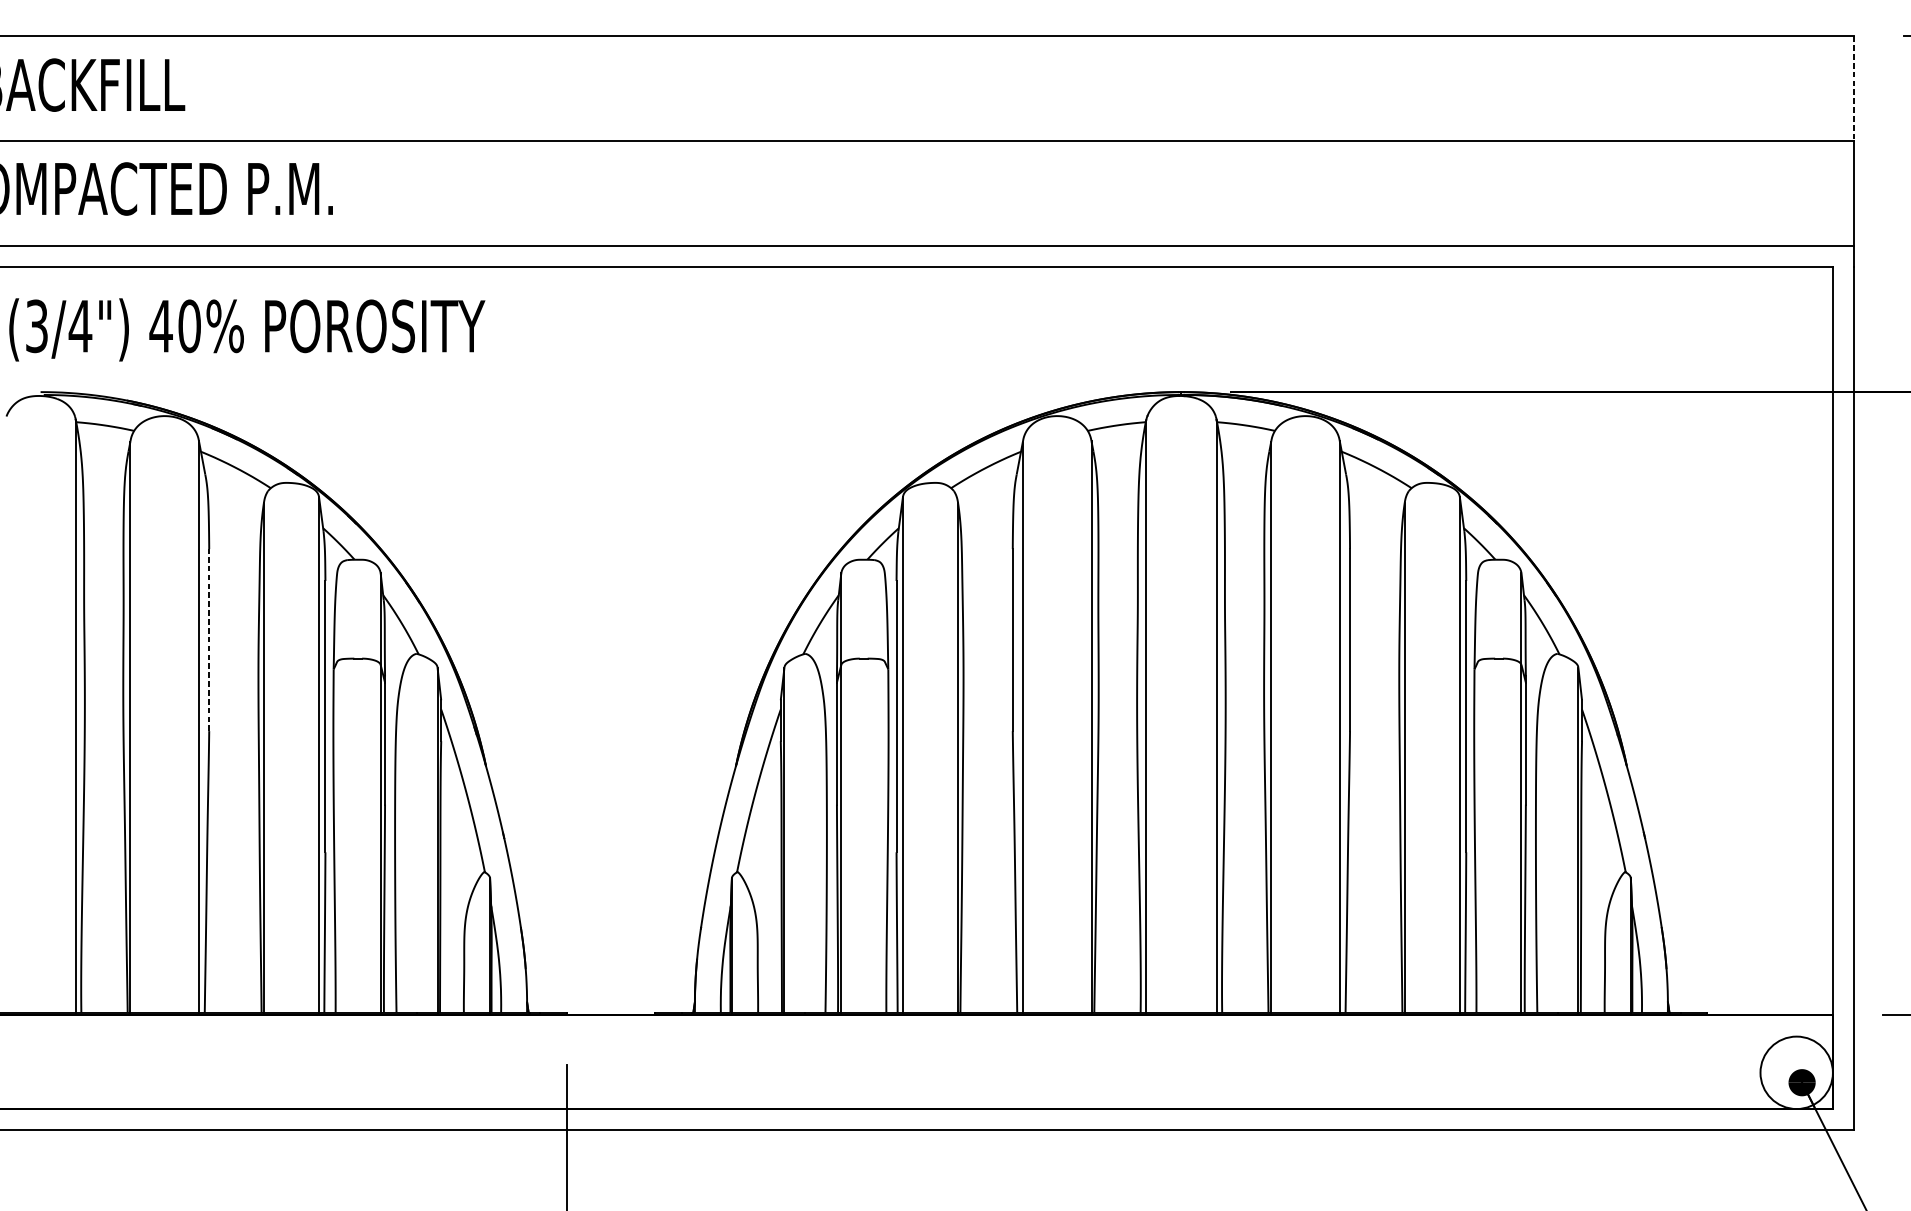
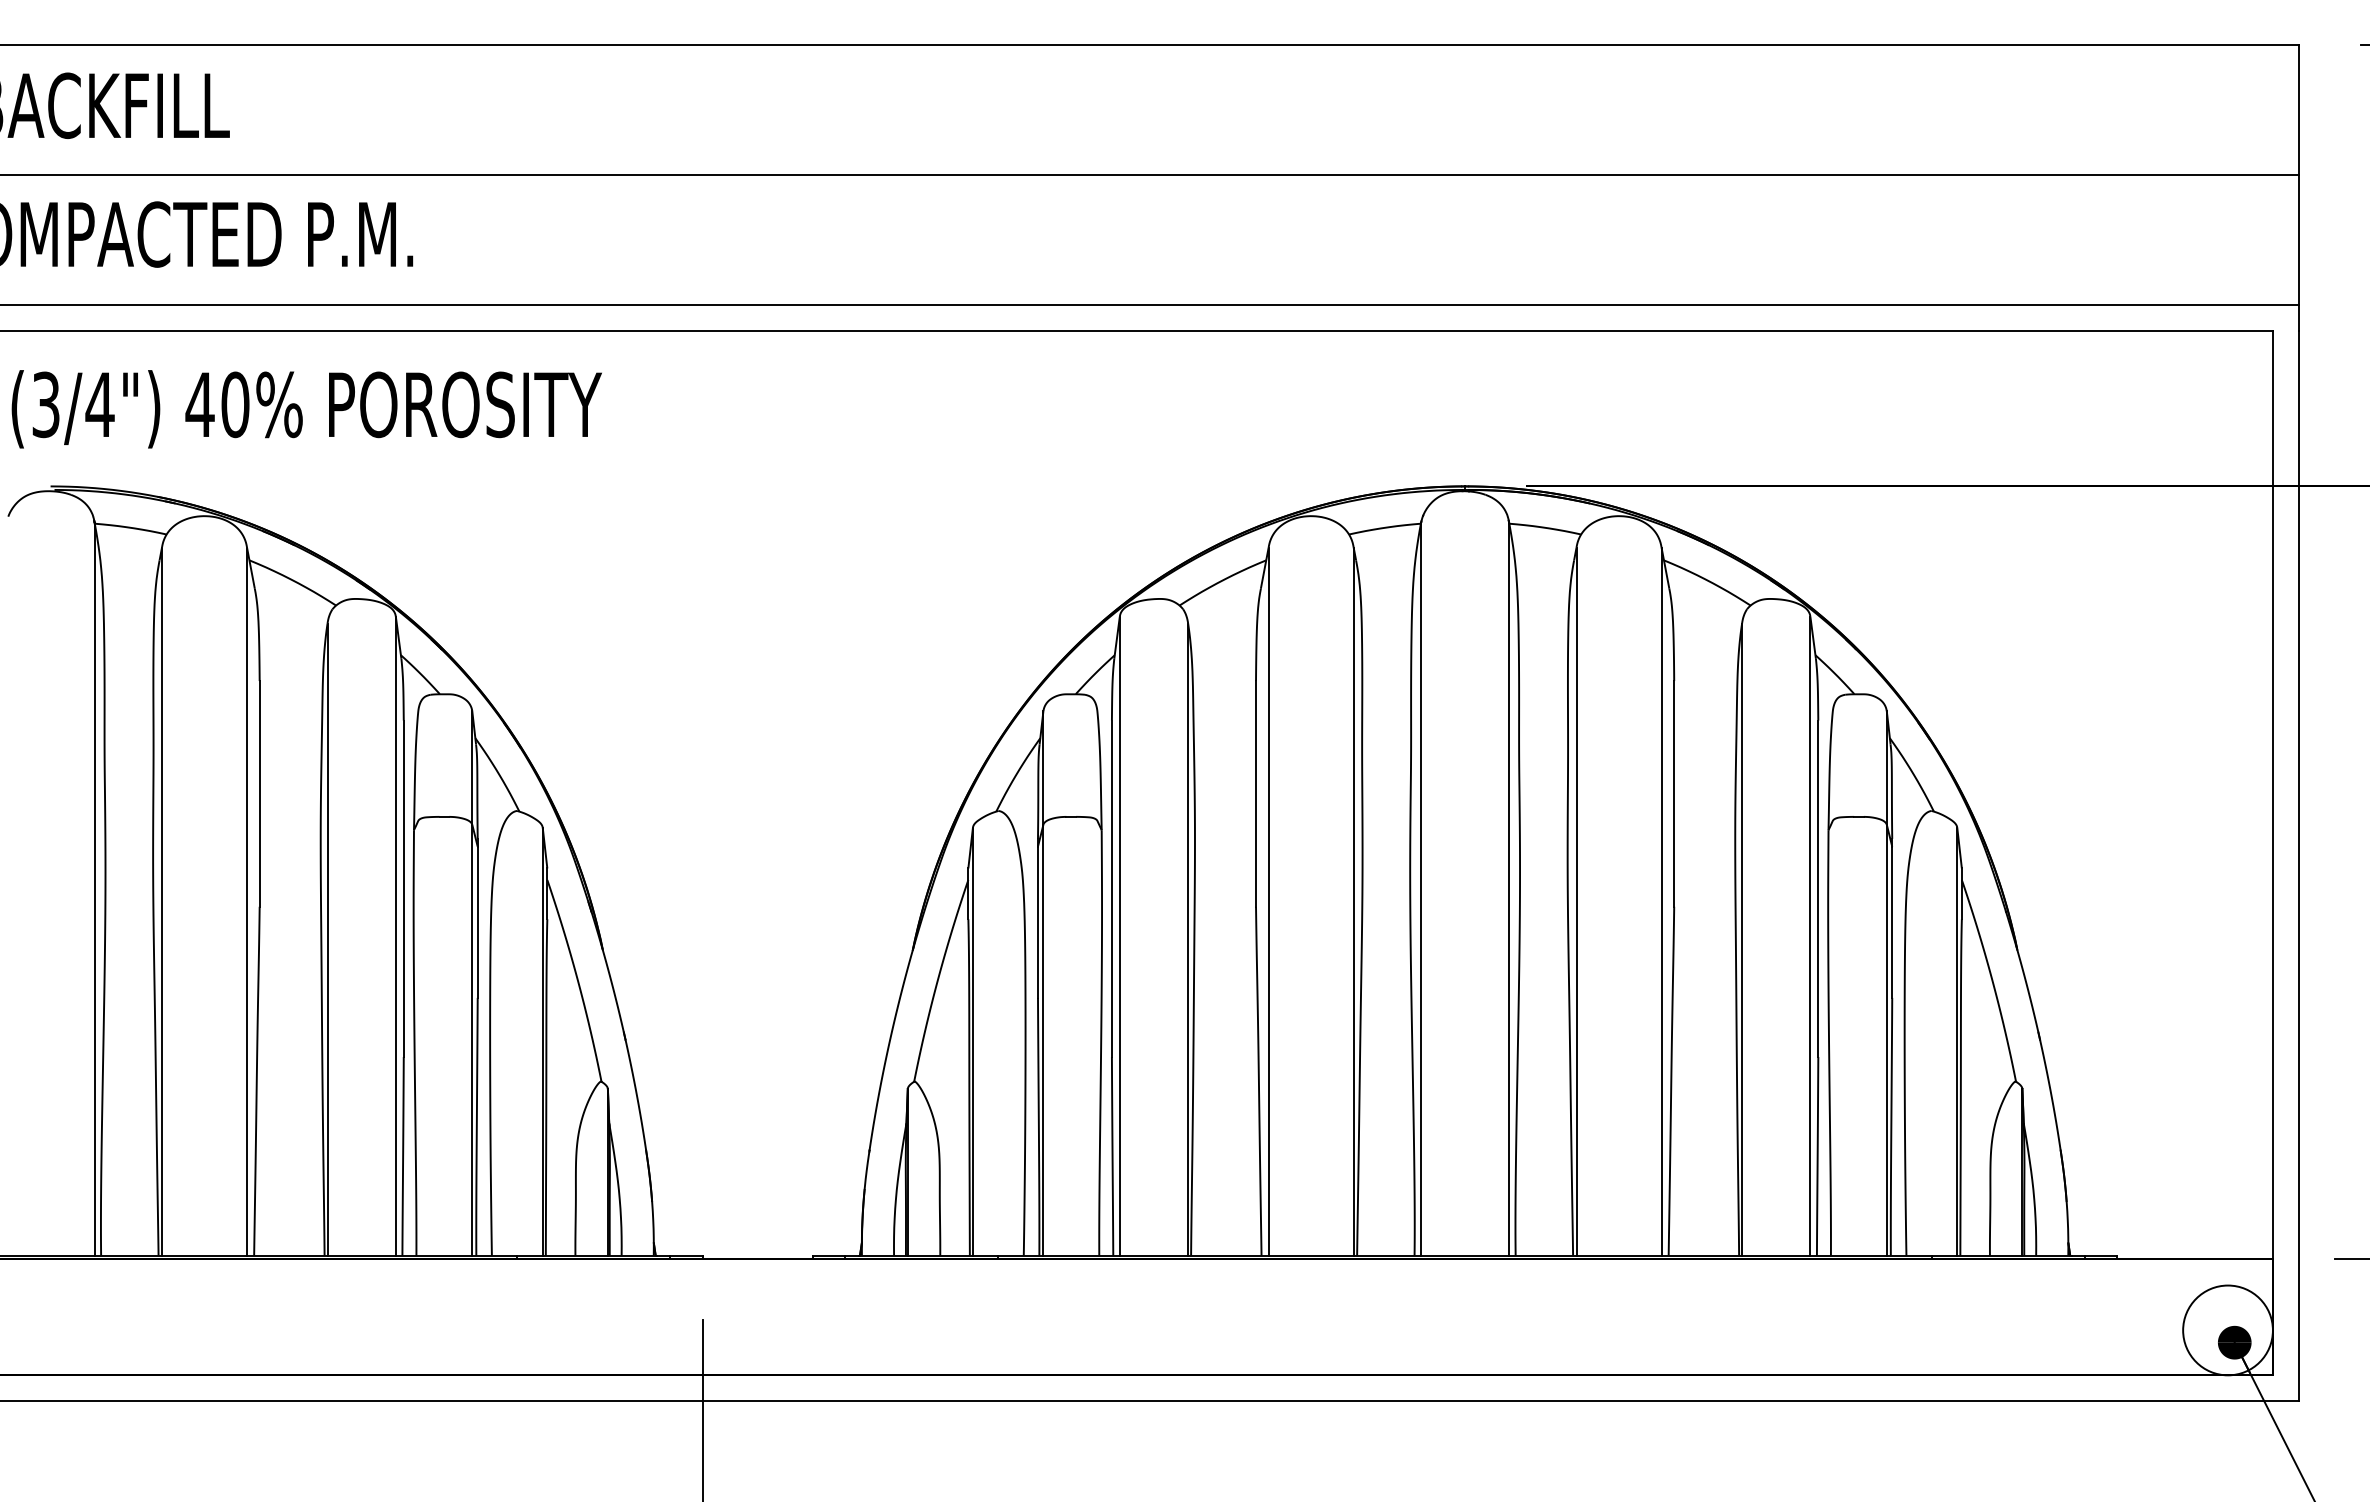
line: (1853, 88) -> (2298, 110), dashed -> solid
line: (209, 639) -> (259, 793), dashed -> solid

